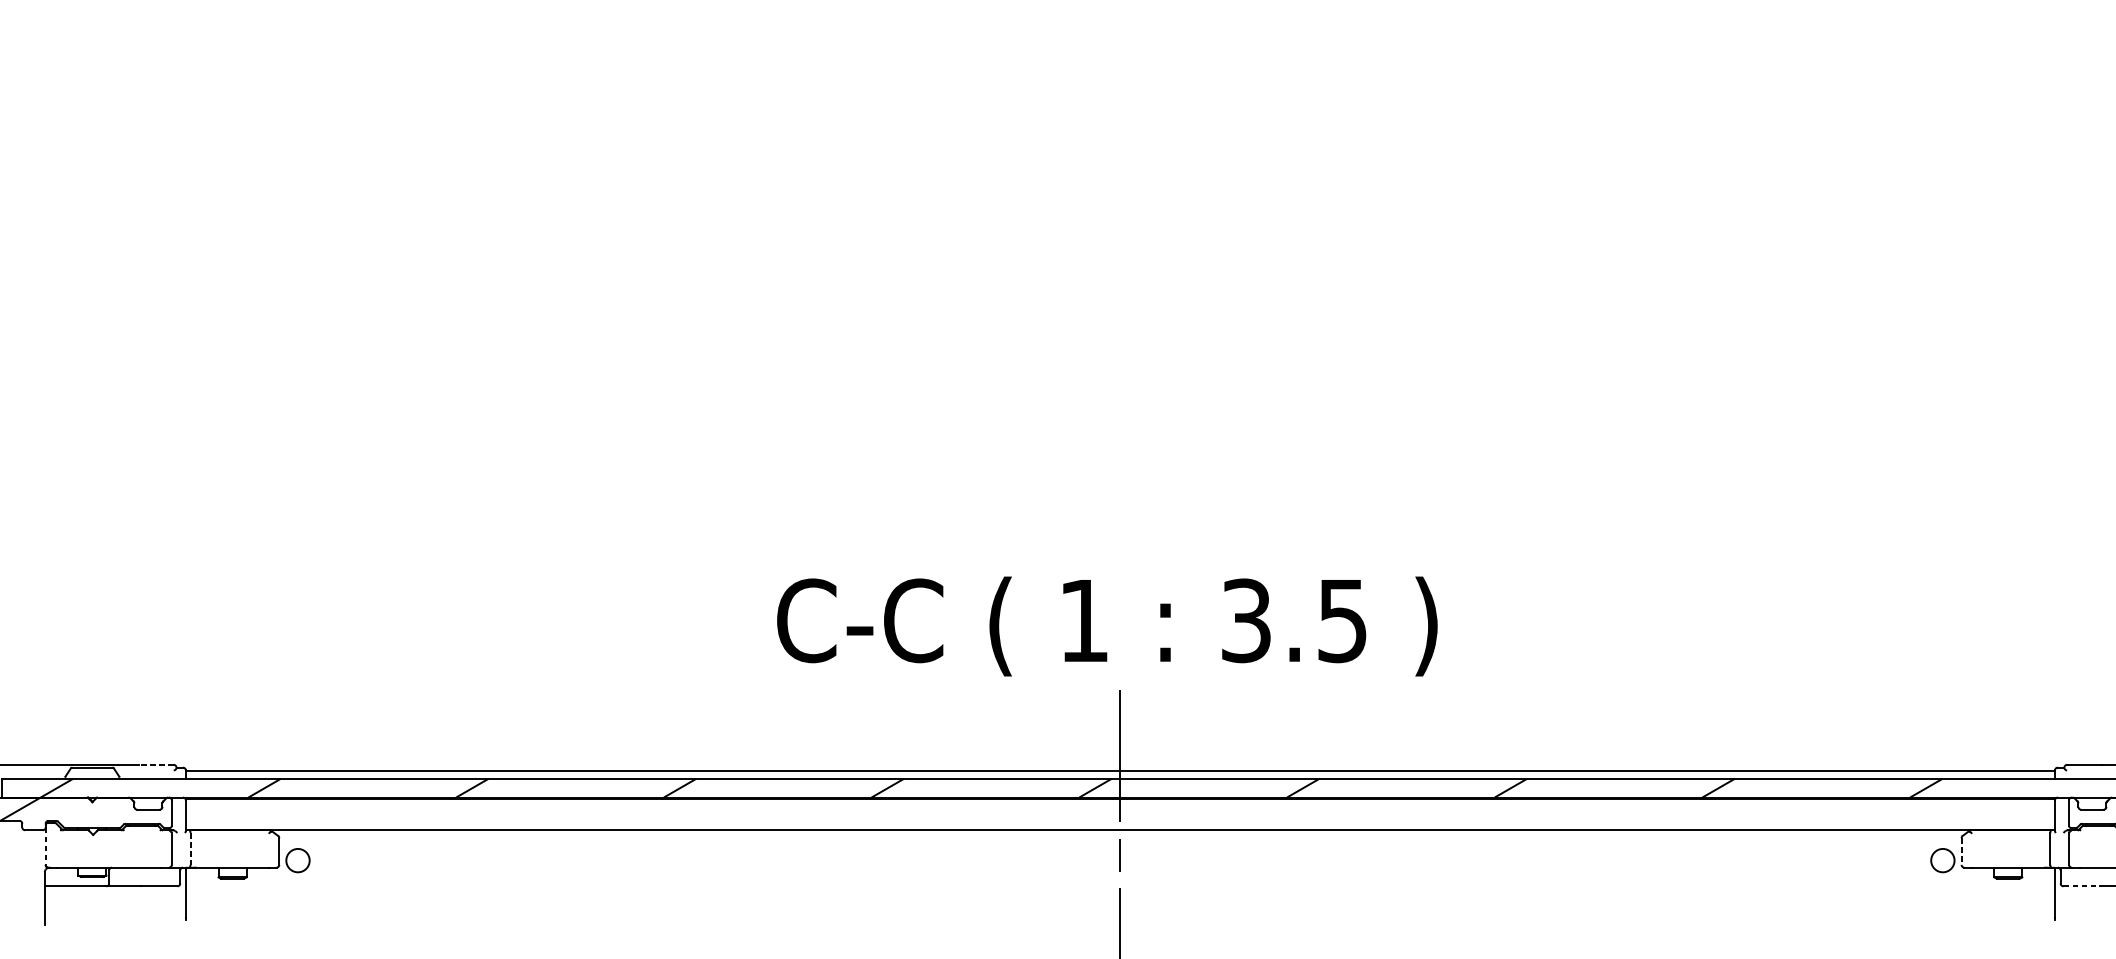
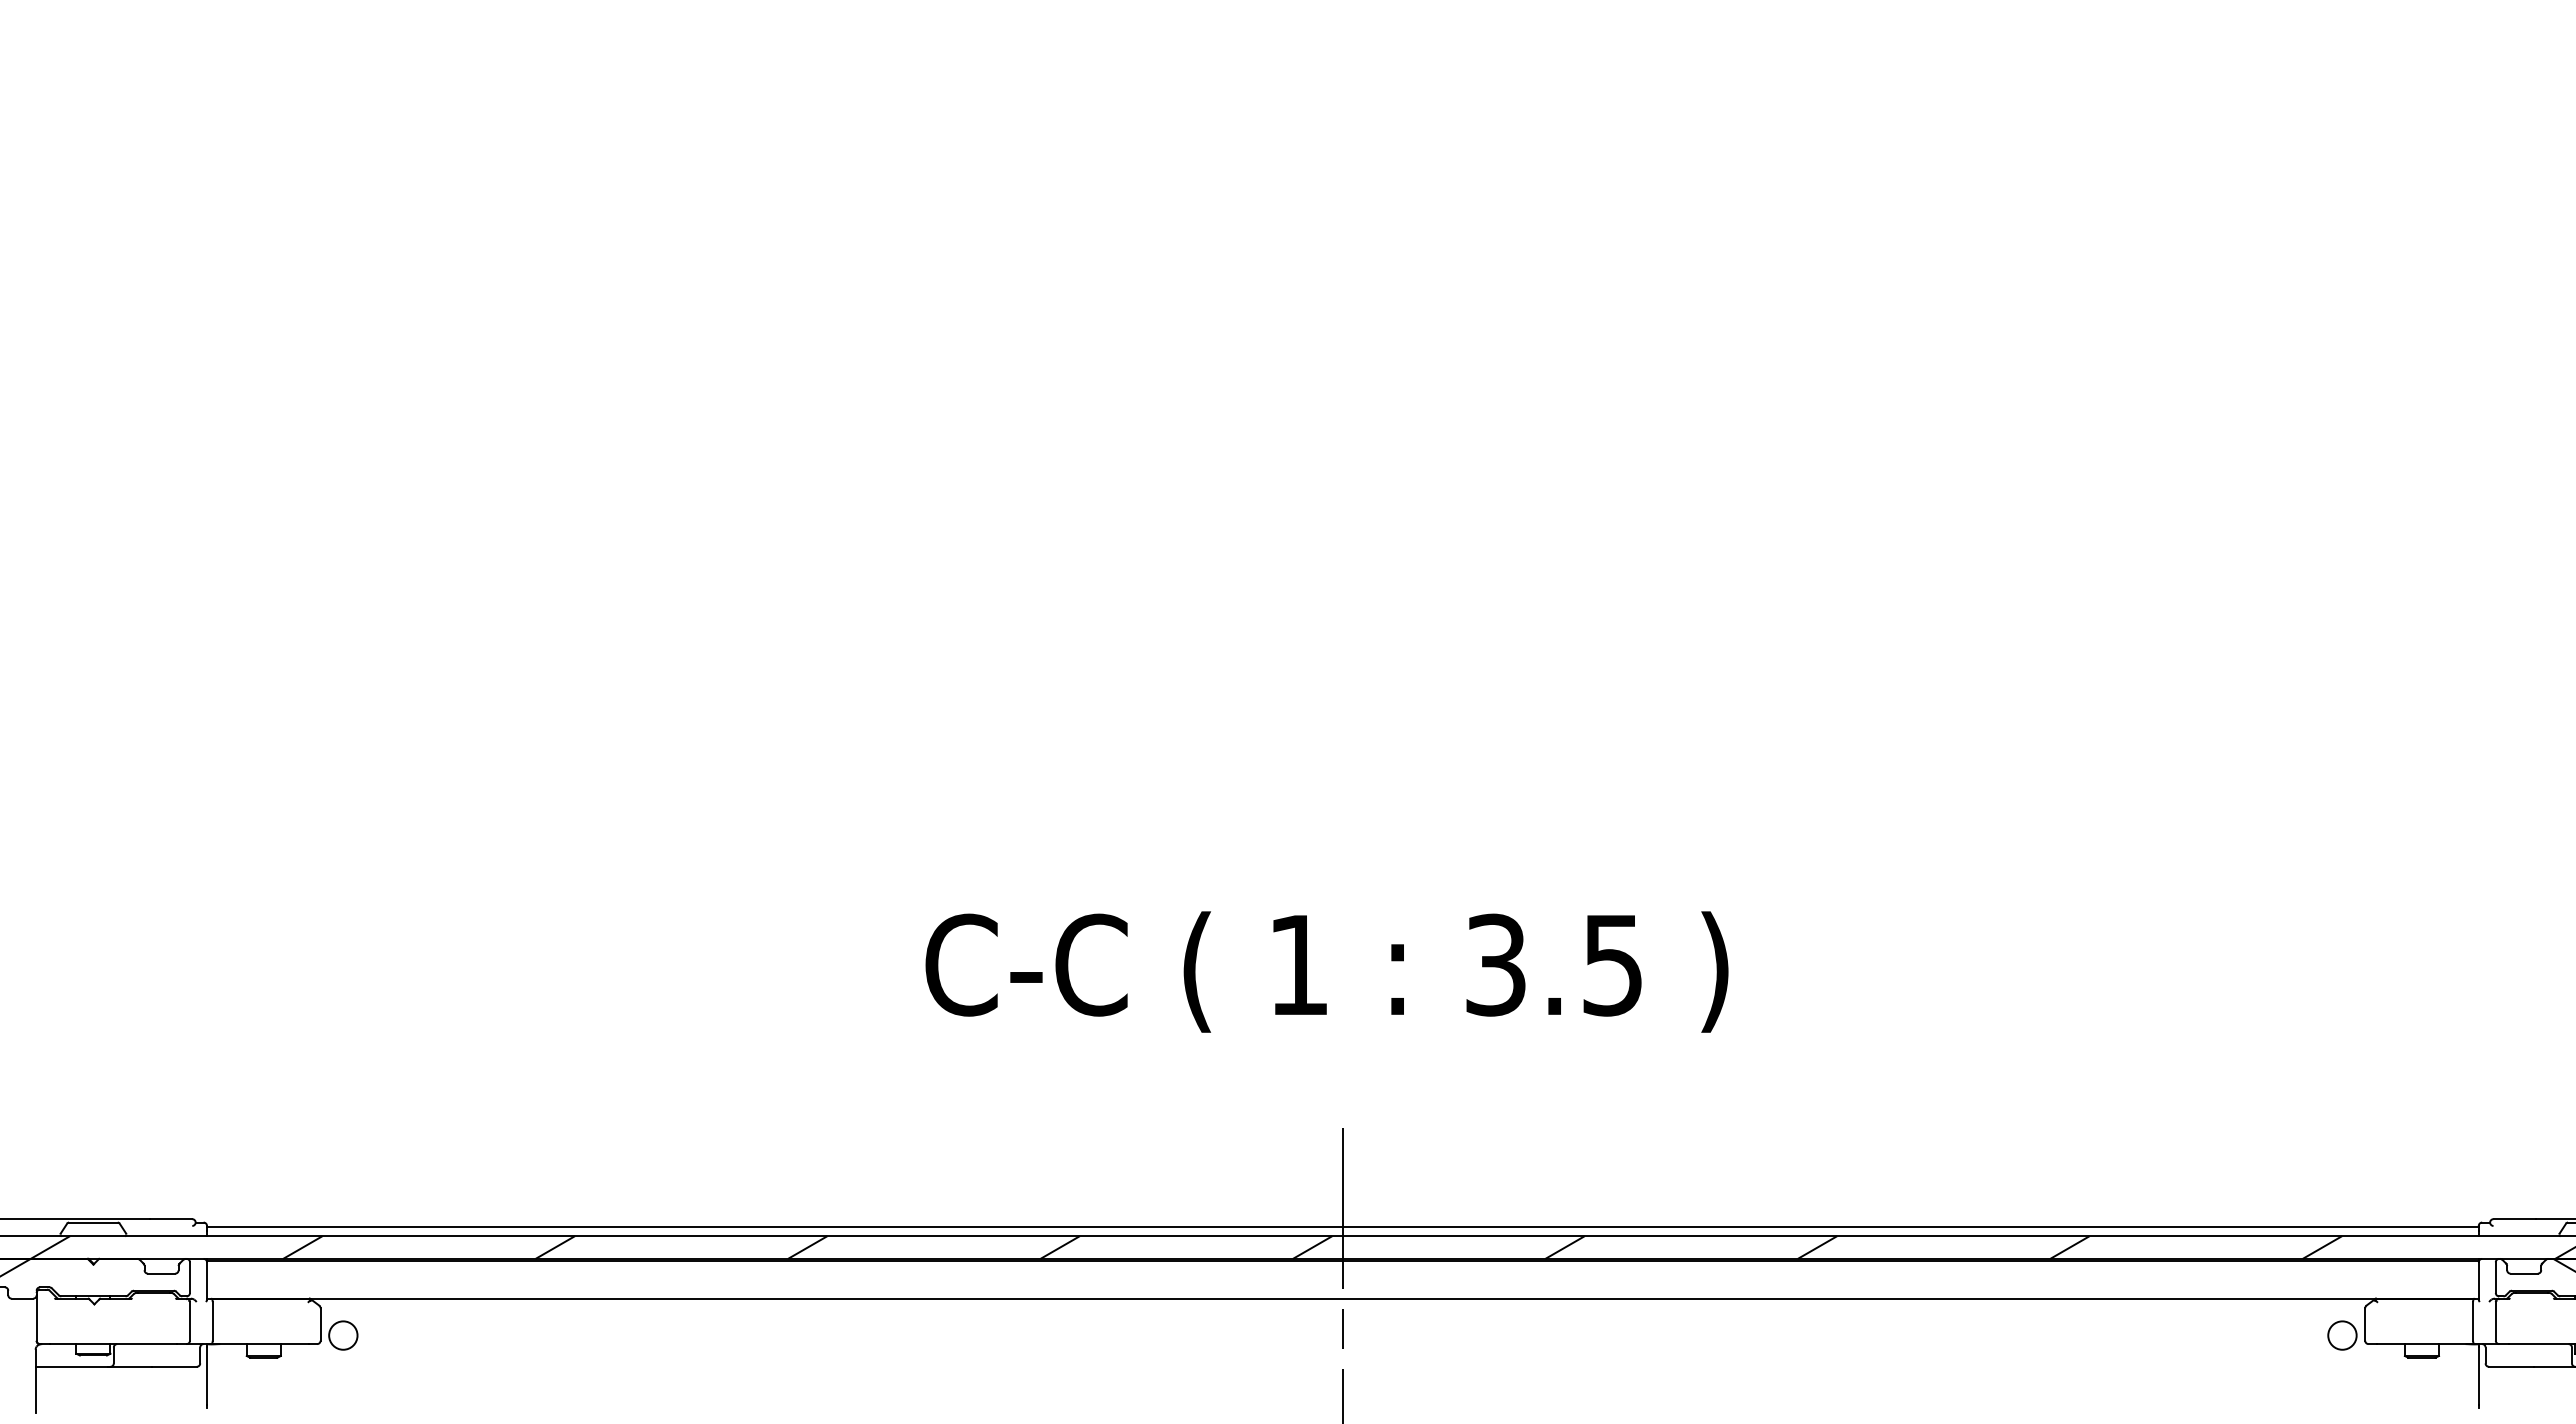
text: (1106, 626) -> (1326, 971), moved
line: (155, 765) -> (170, 1219), dashed -> solid
line: (45, 845) -> (36, 1317), dashed -> solid
line: (190, 849) -> (212, 1321), dashed -> solid
line: (1961, 851) -> (2365, 1324), dashed -> solid
line: (2081, 886) -> (2511, 1366), dashed -> solid

